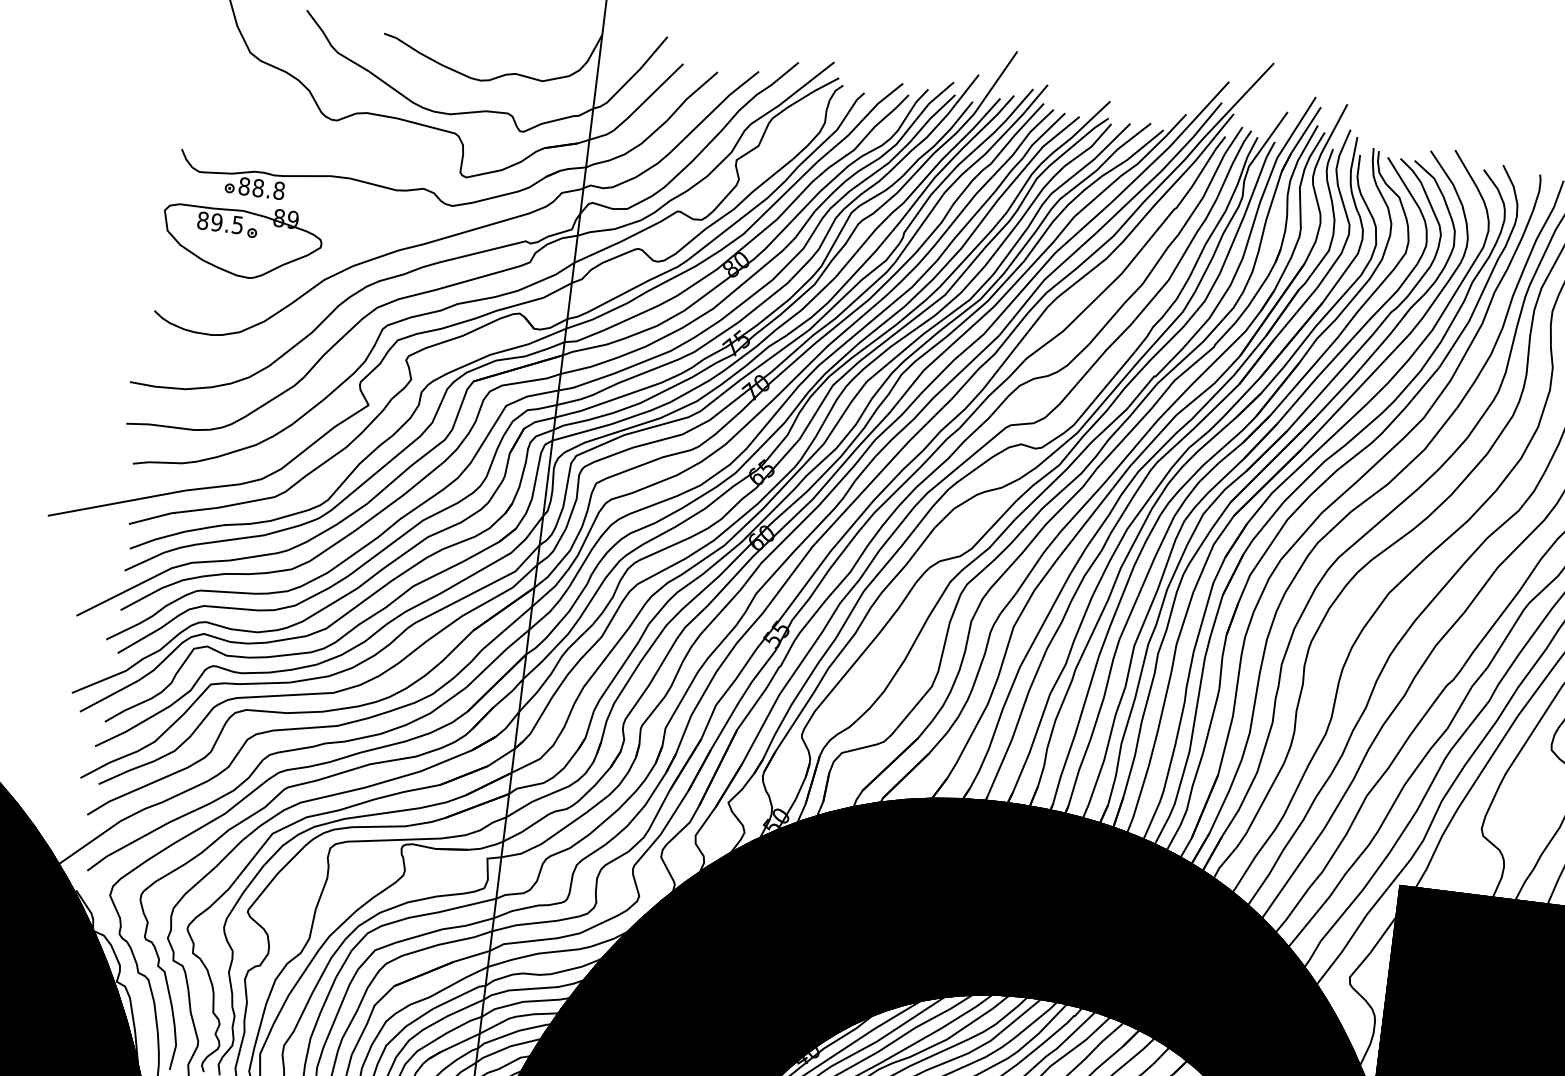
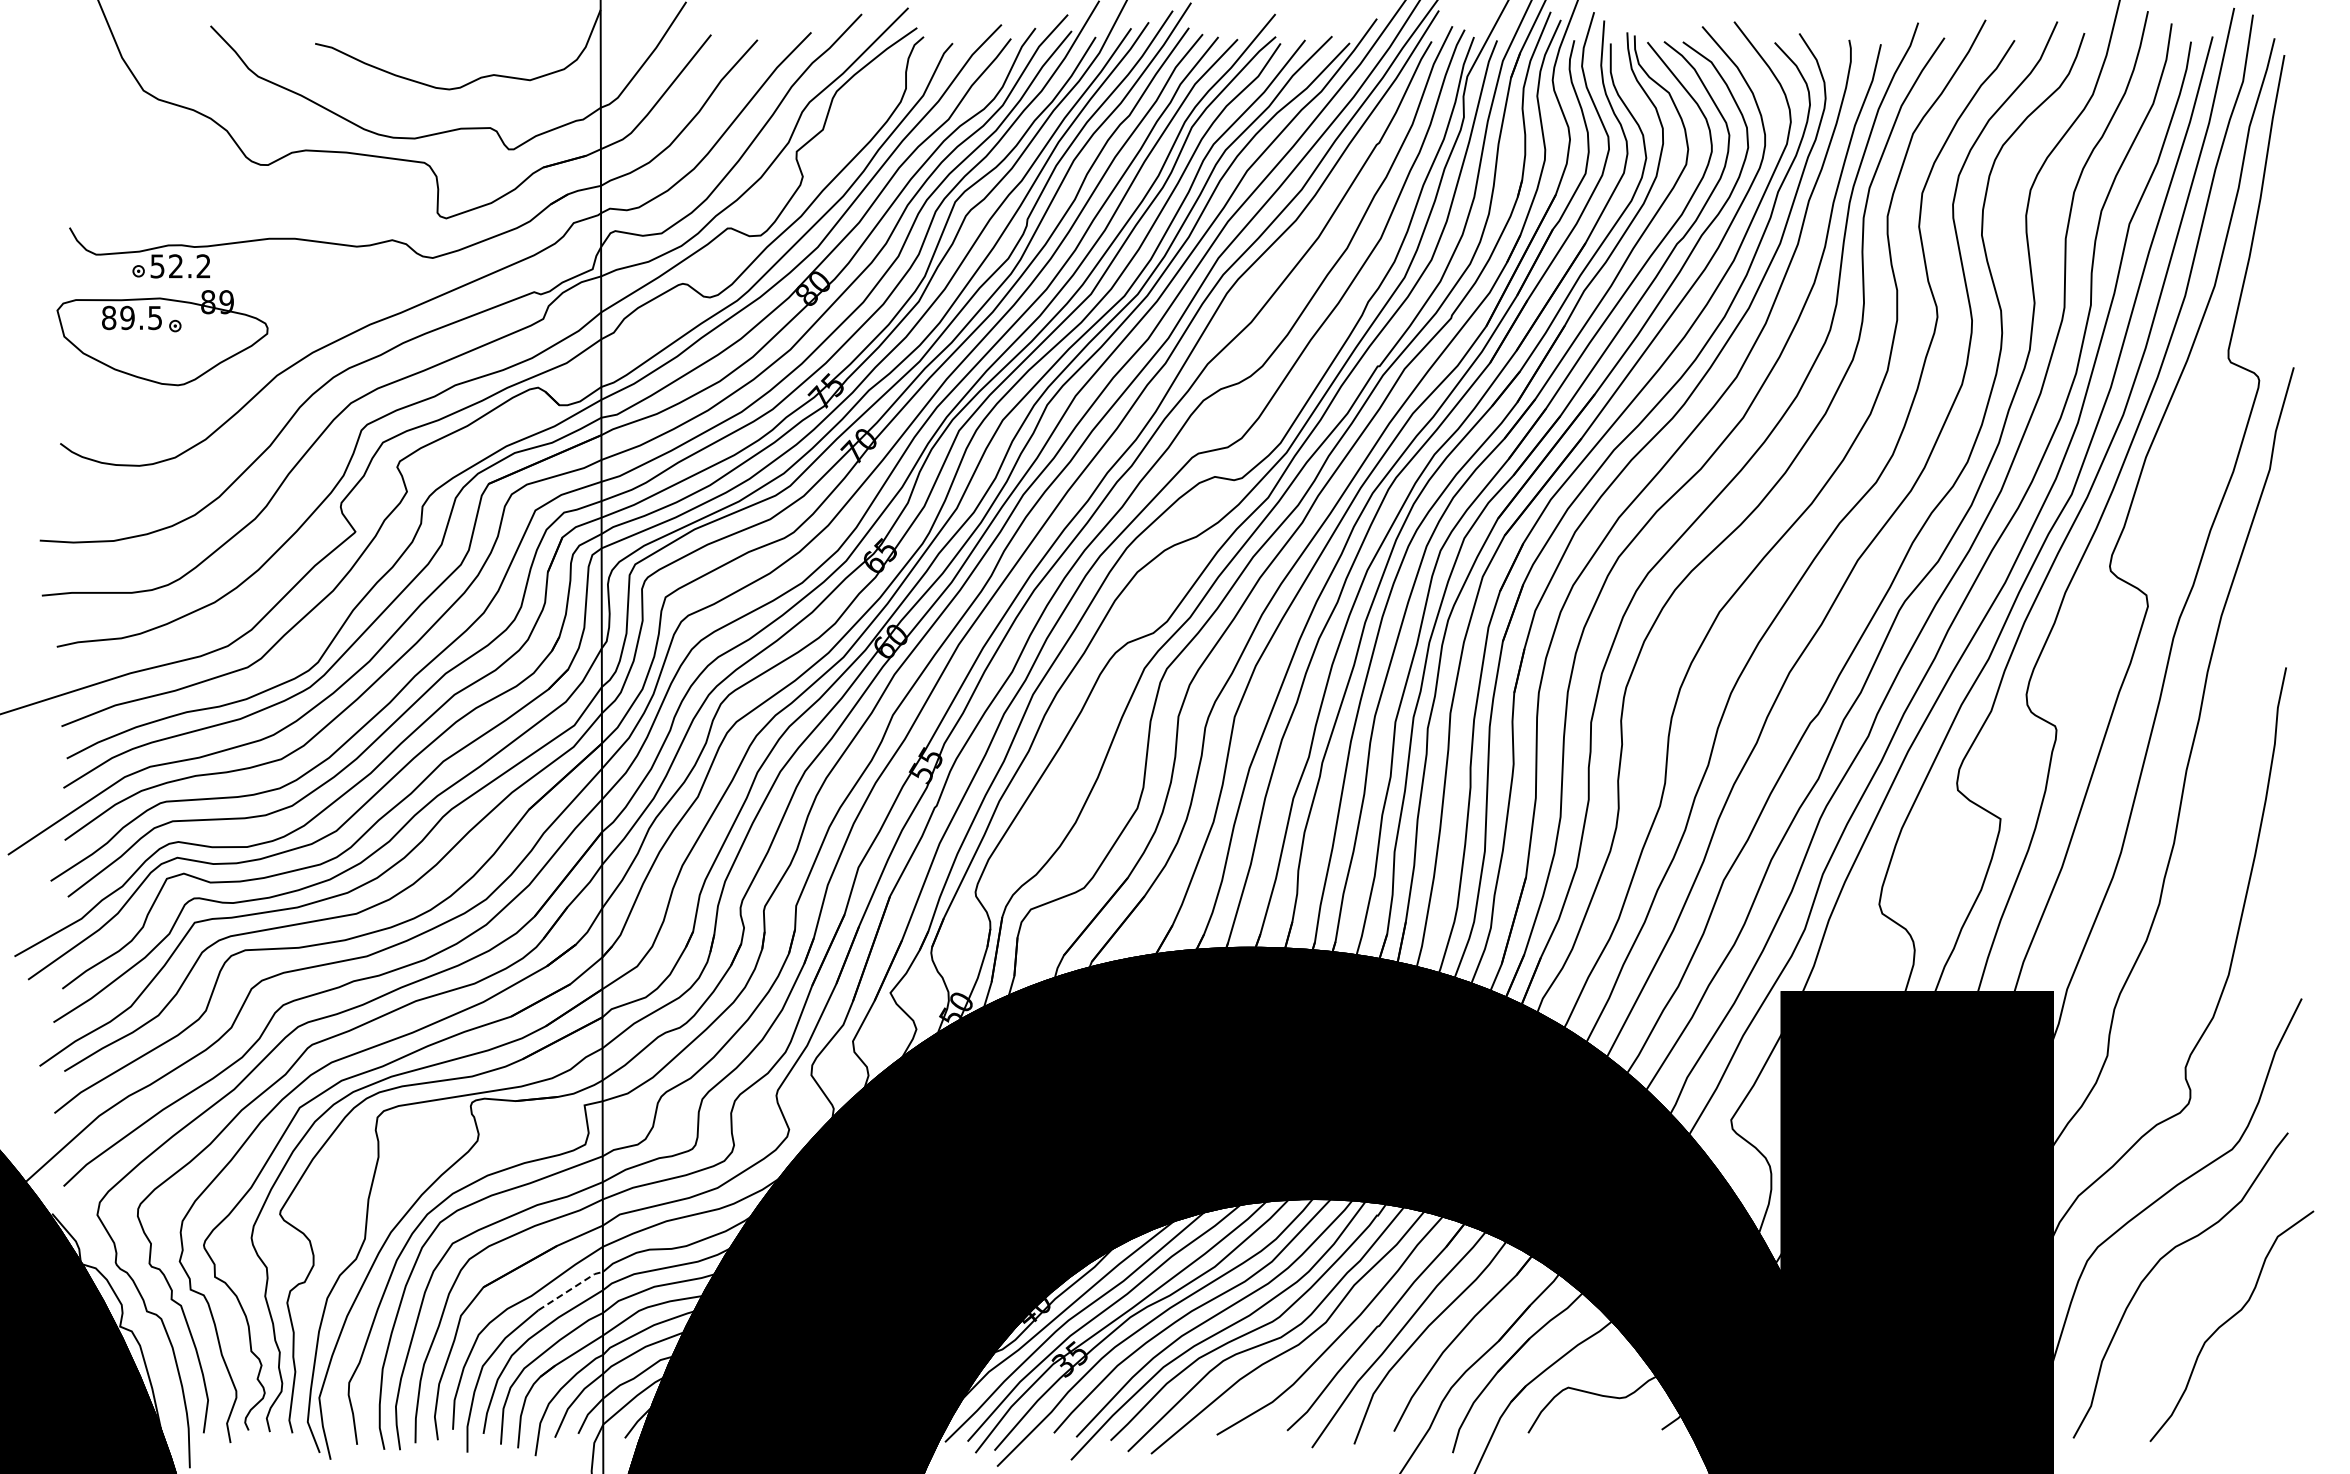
text: (261, 188) -> (180, 266), 88.8 -> 52.2
line: (459, 996) -> (570, 1289), solid -> dashed

